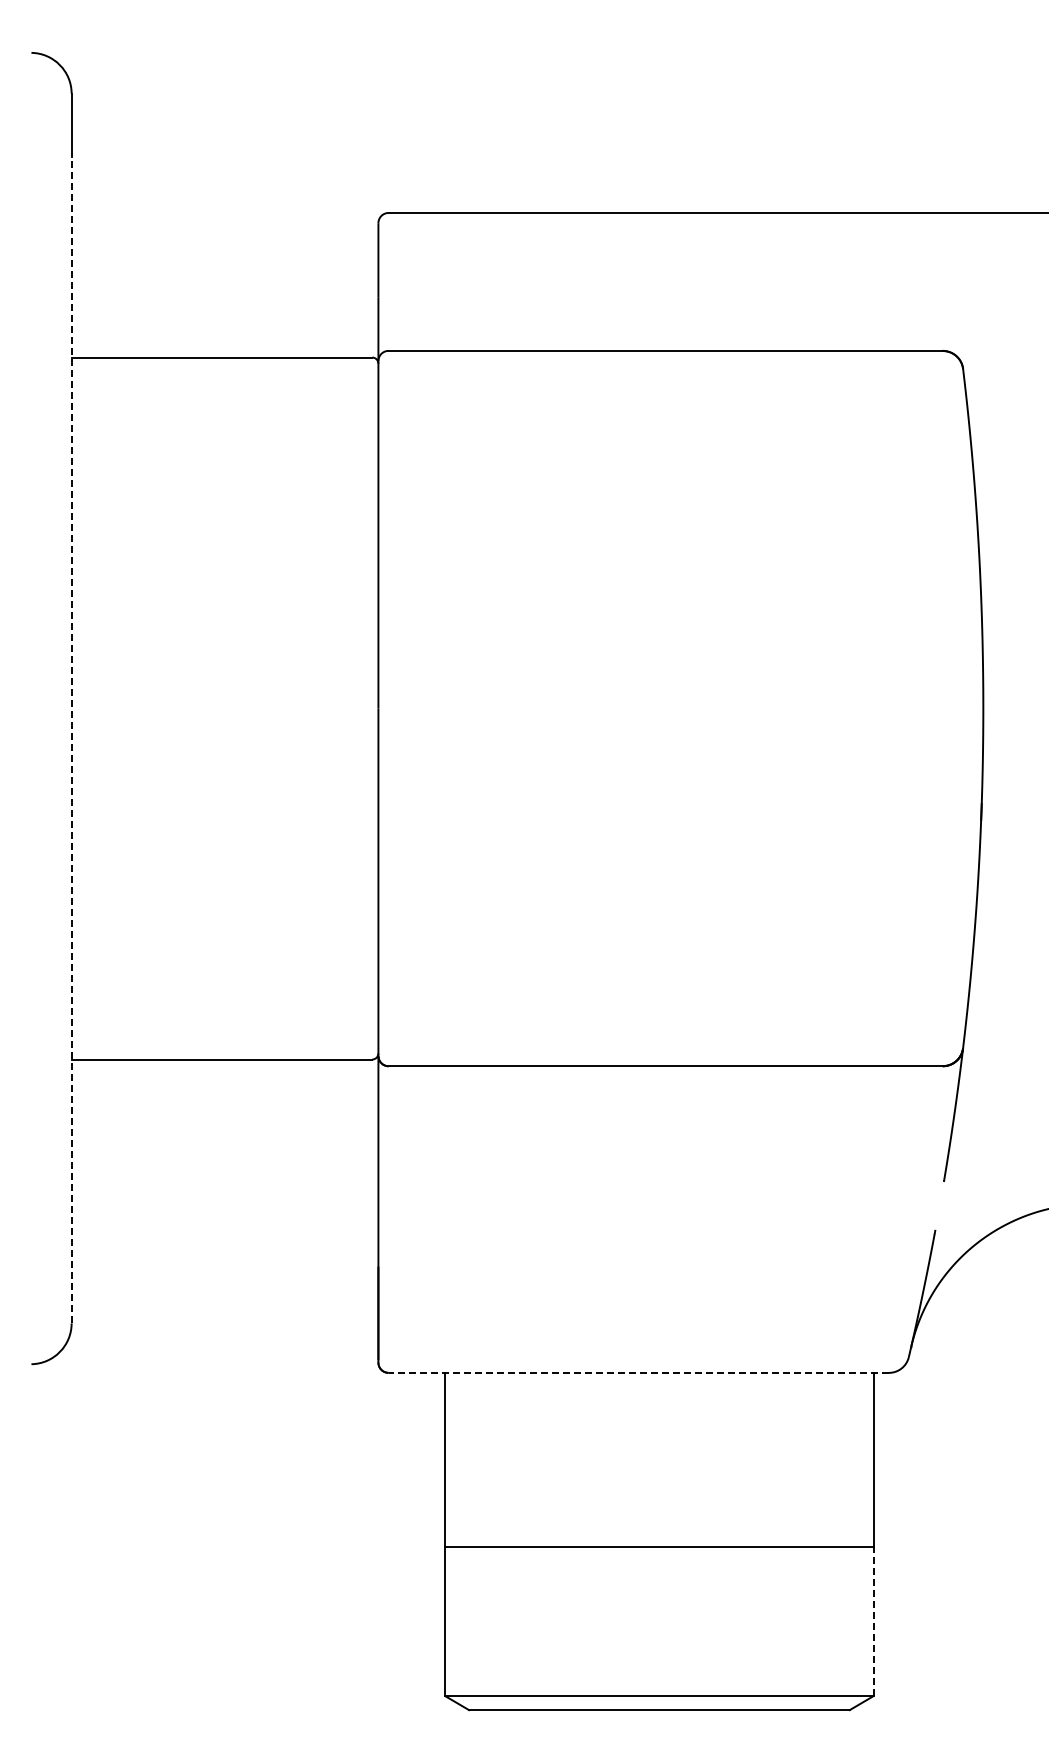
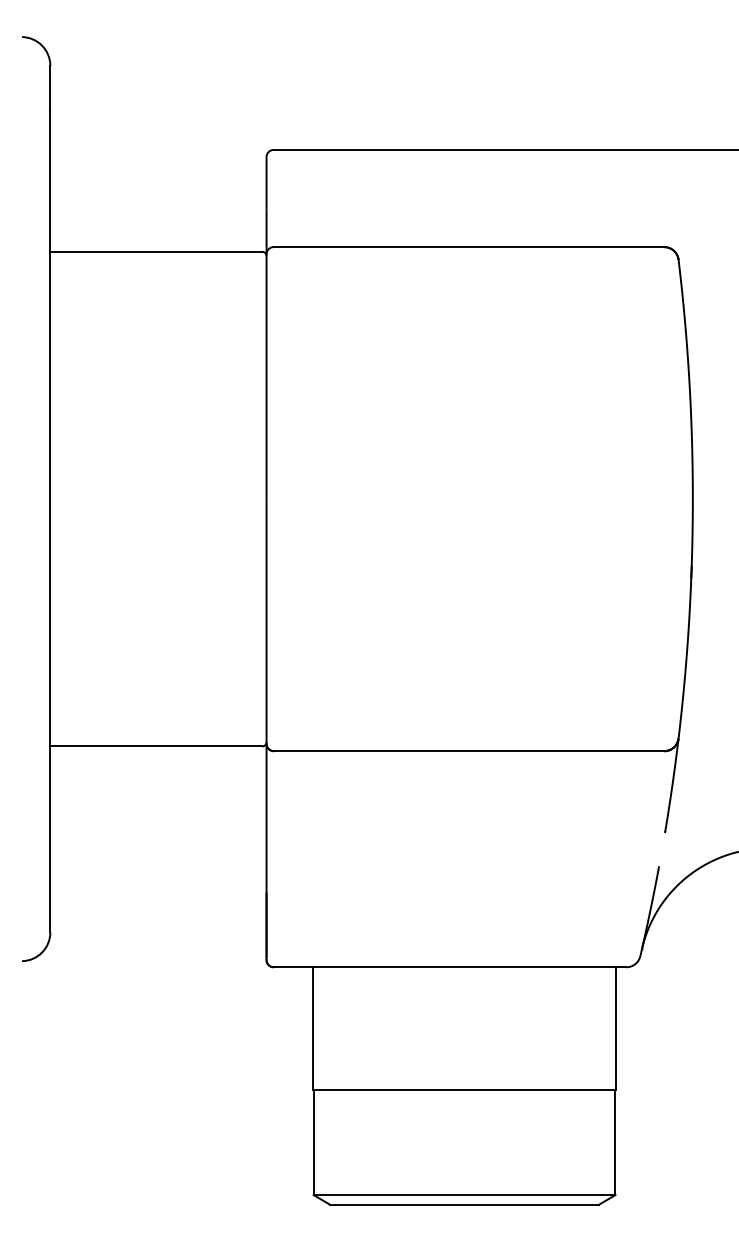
line: (71, 739) -> (50, 520), dashed -> solid
line: (638, 1372) -> (449, 967), dashed -> solid
line: (873, 1621) -> (615, 1142), dashed -> solid

